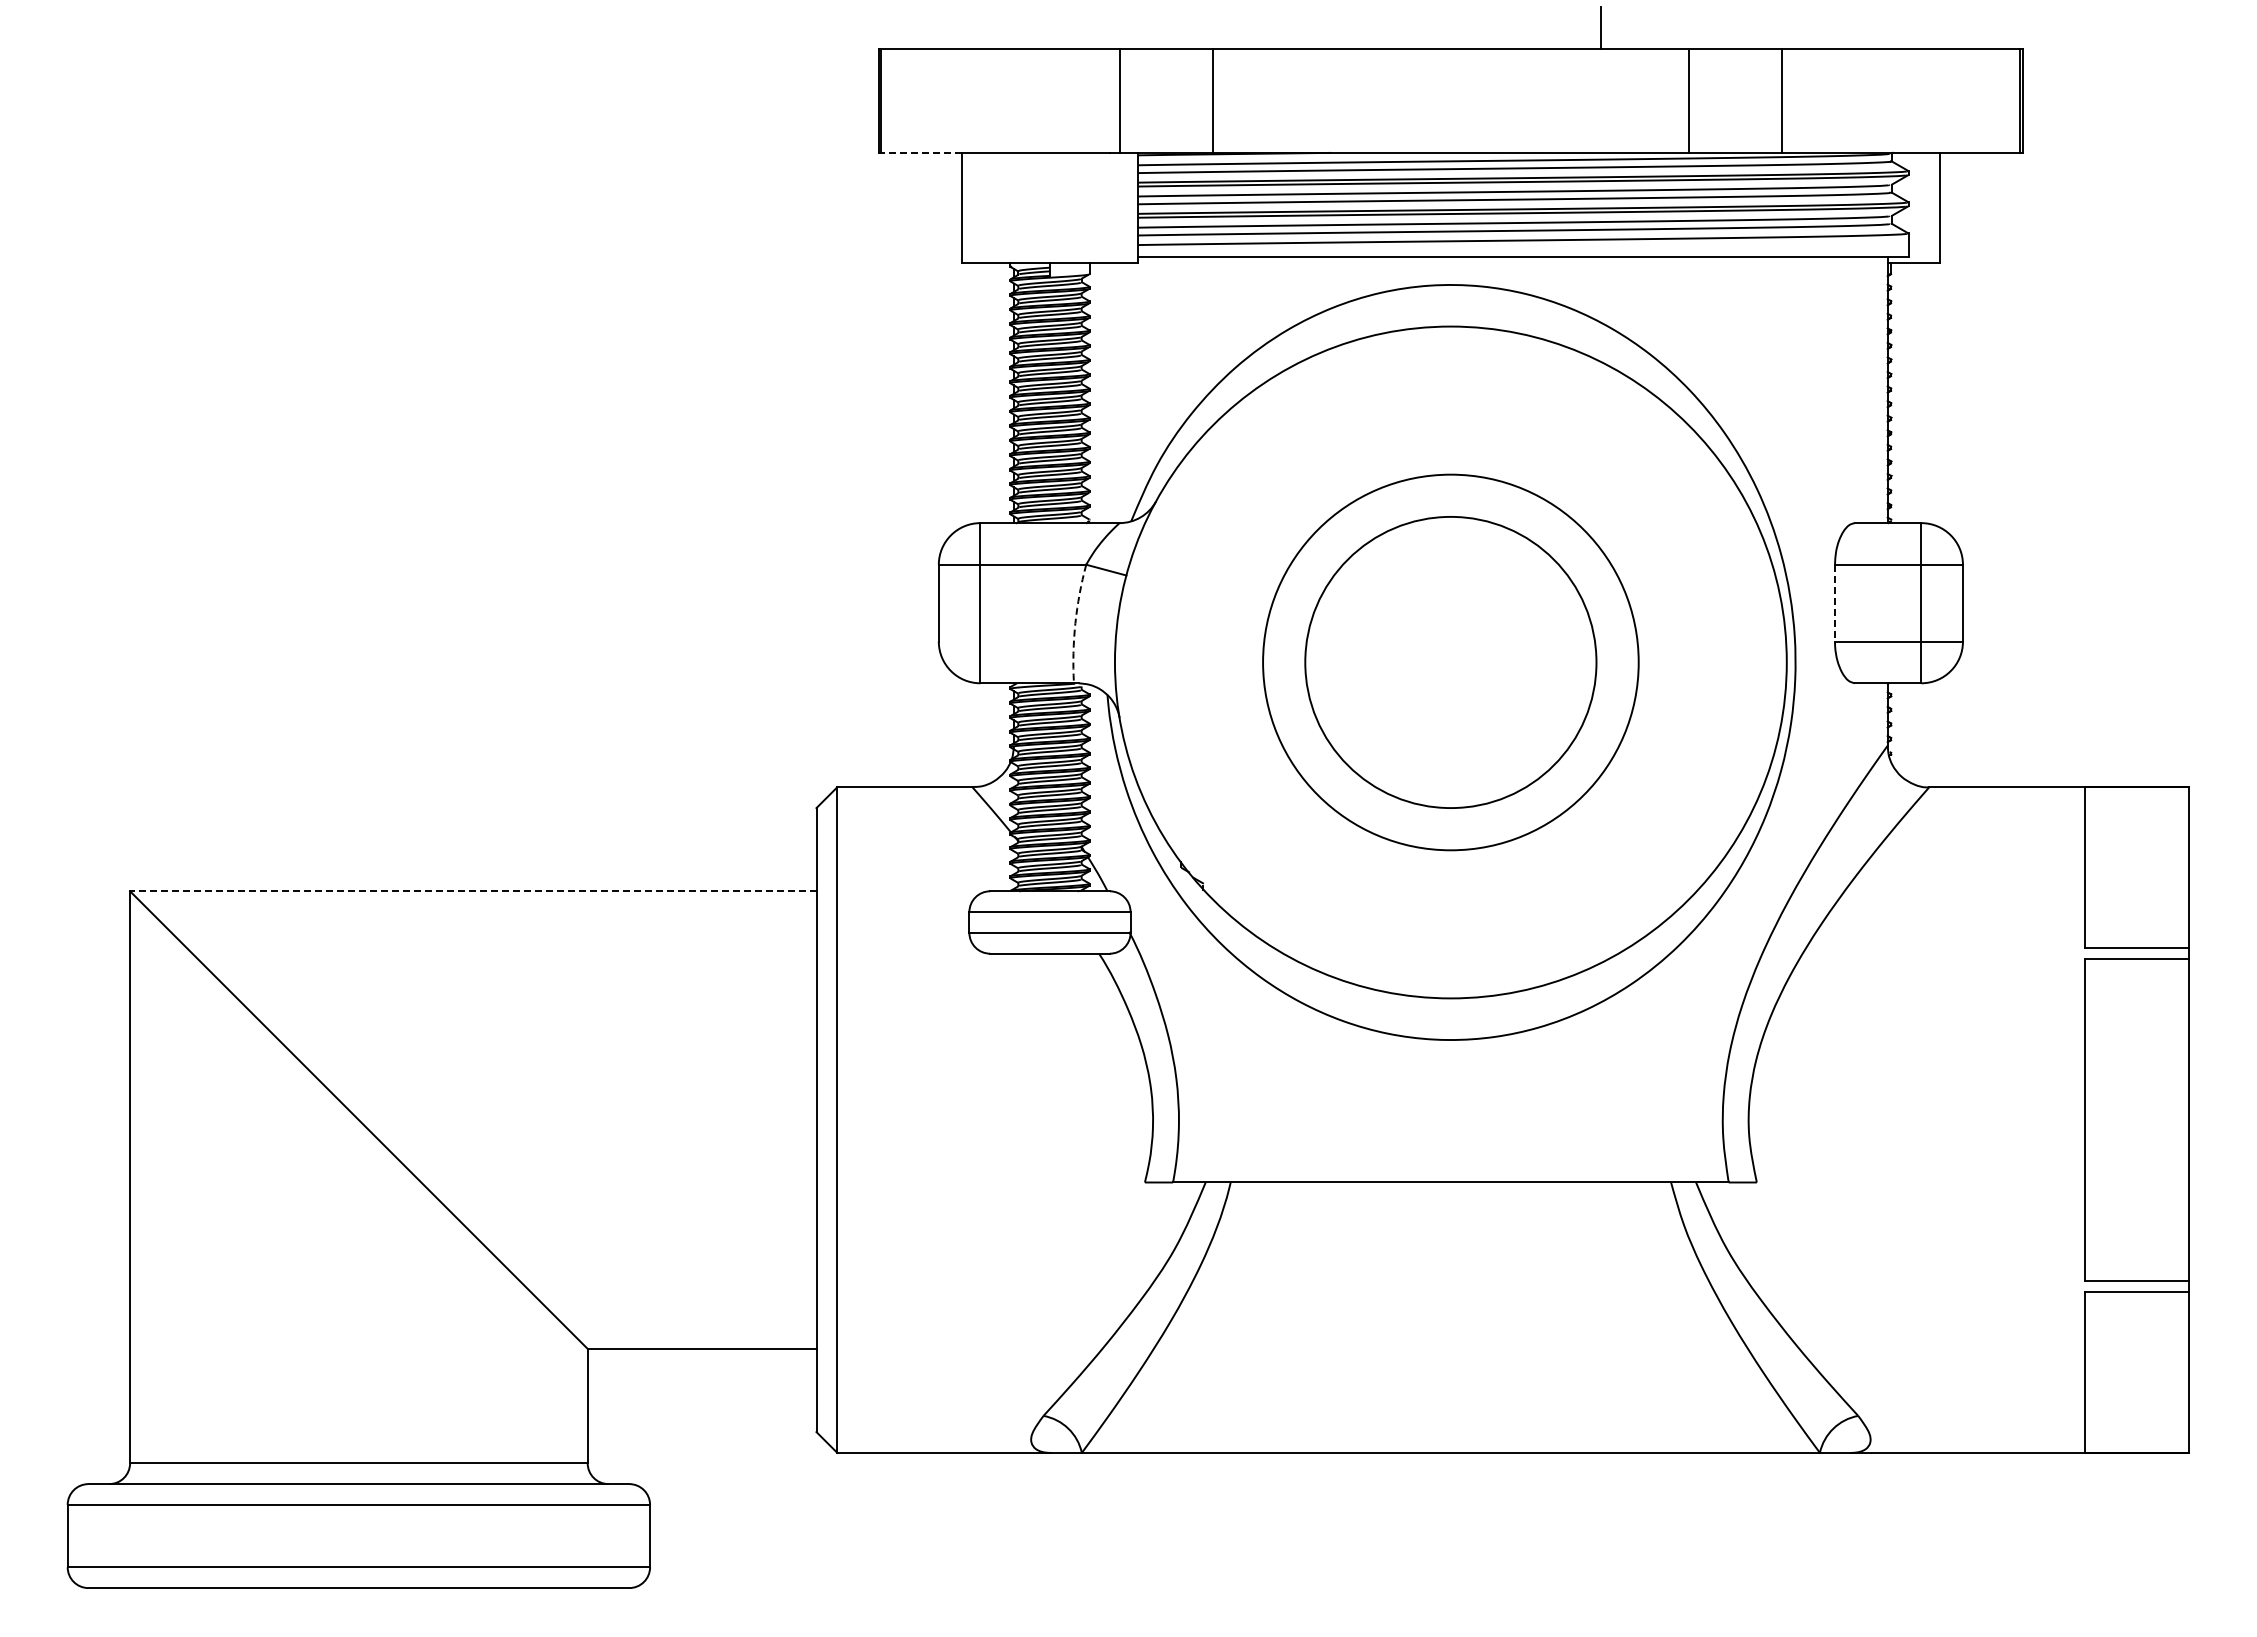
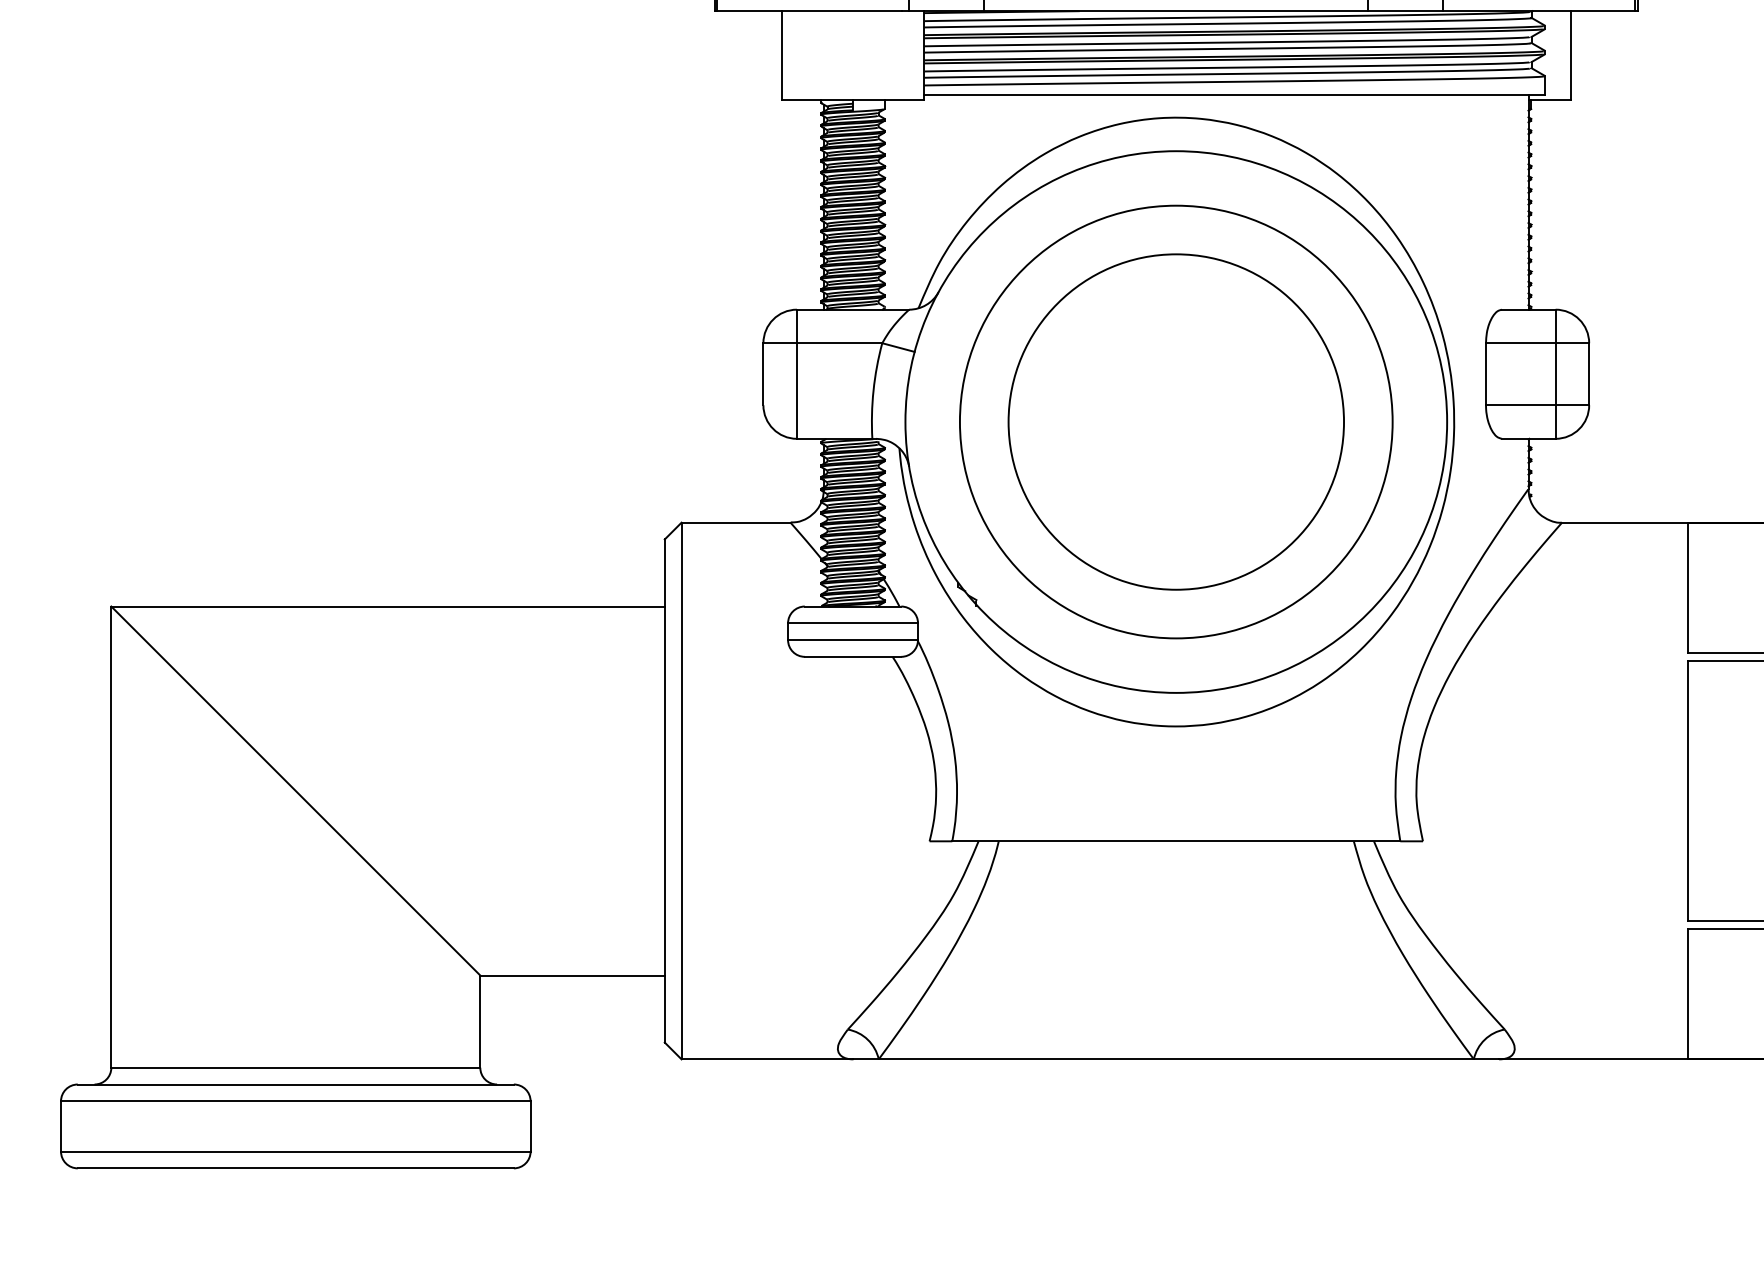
line: (921, 152) -> (749, 10), dashed -> solid
line: (1834, 603) -> (1485, 374), dashed -> solid
arc: (1075, 623) -> (873, 390), dashed -> solid
circle: (1450, 662) -> (1175, 422), size x1.43
circle: (1450, 662) -> (1175, 422), size x1.43
line: (472, 891) -> (387, 606), dashed -> solid

